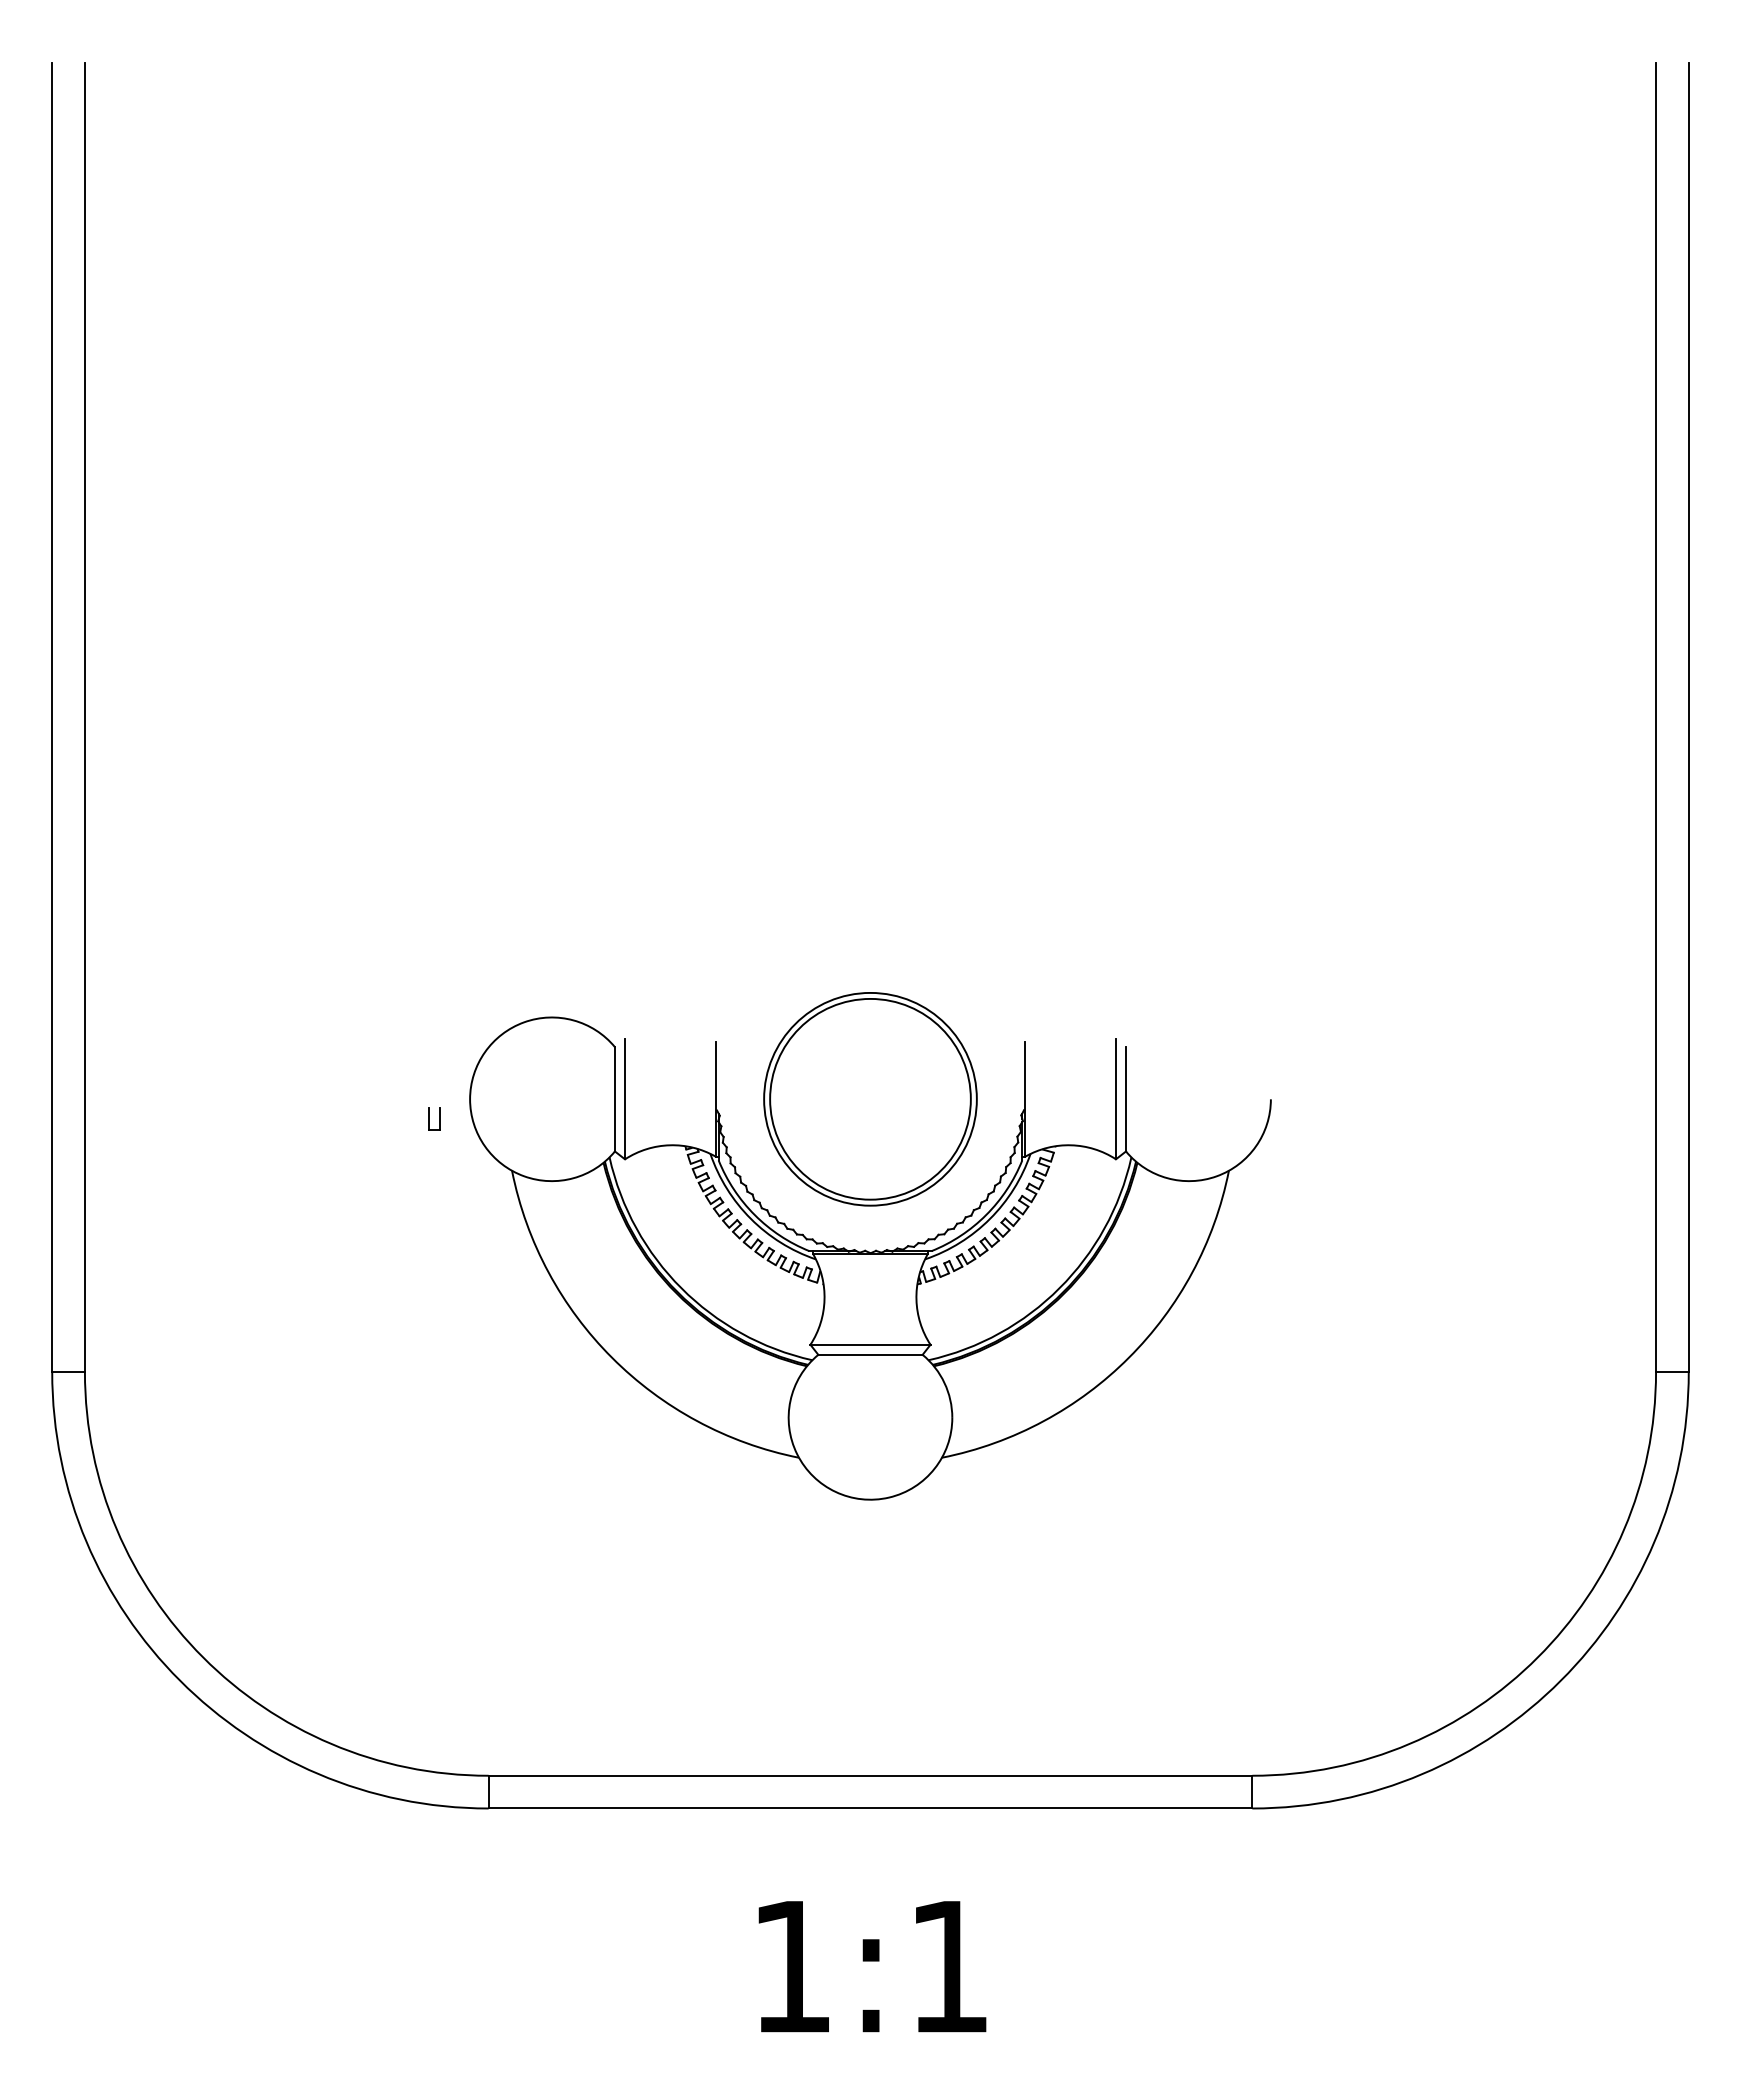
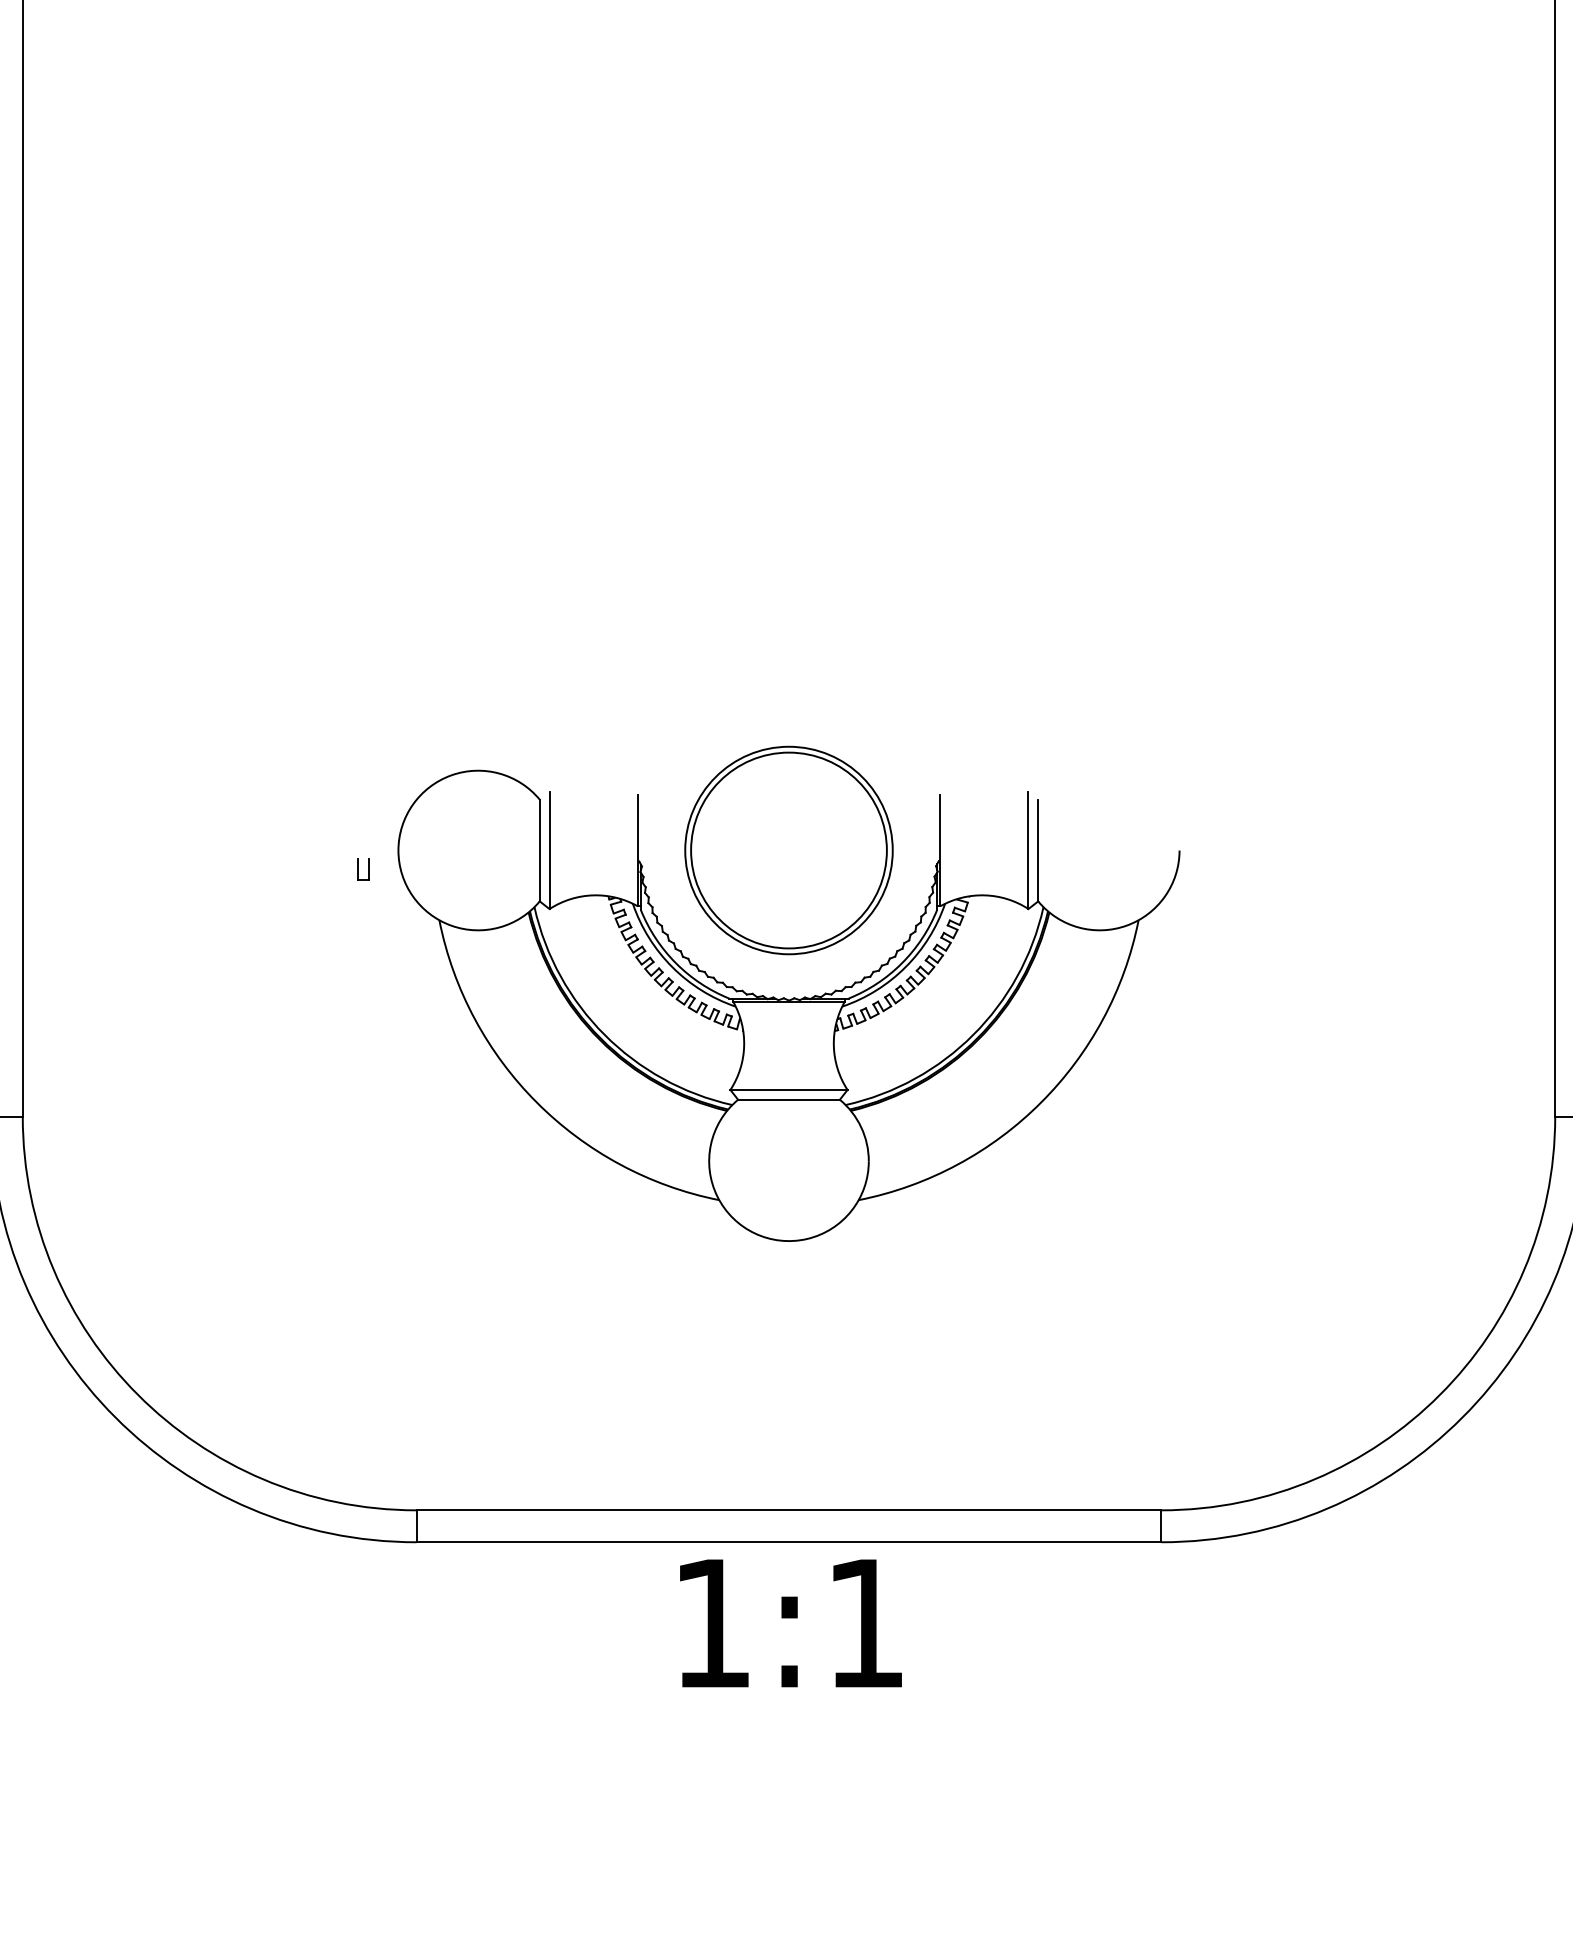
text: (872, 1966) -> (790, 1623), moved

